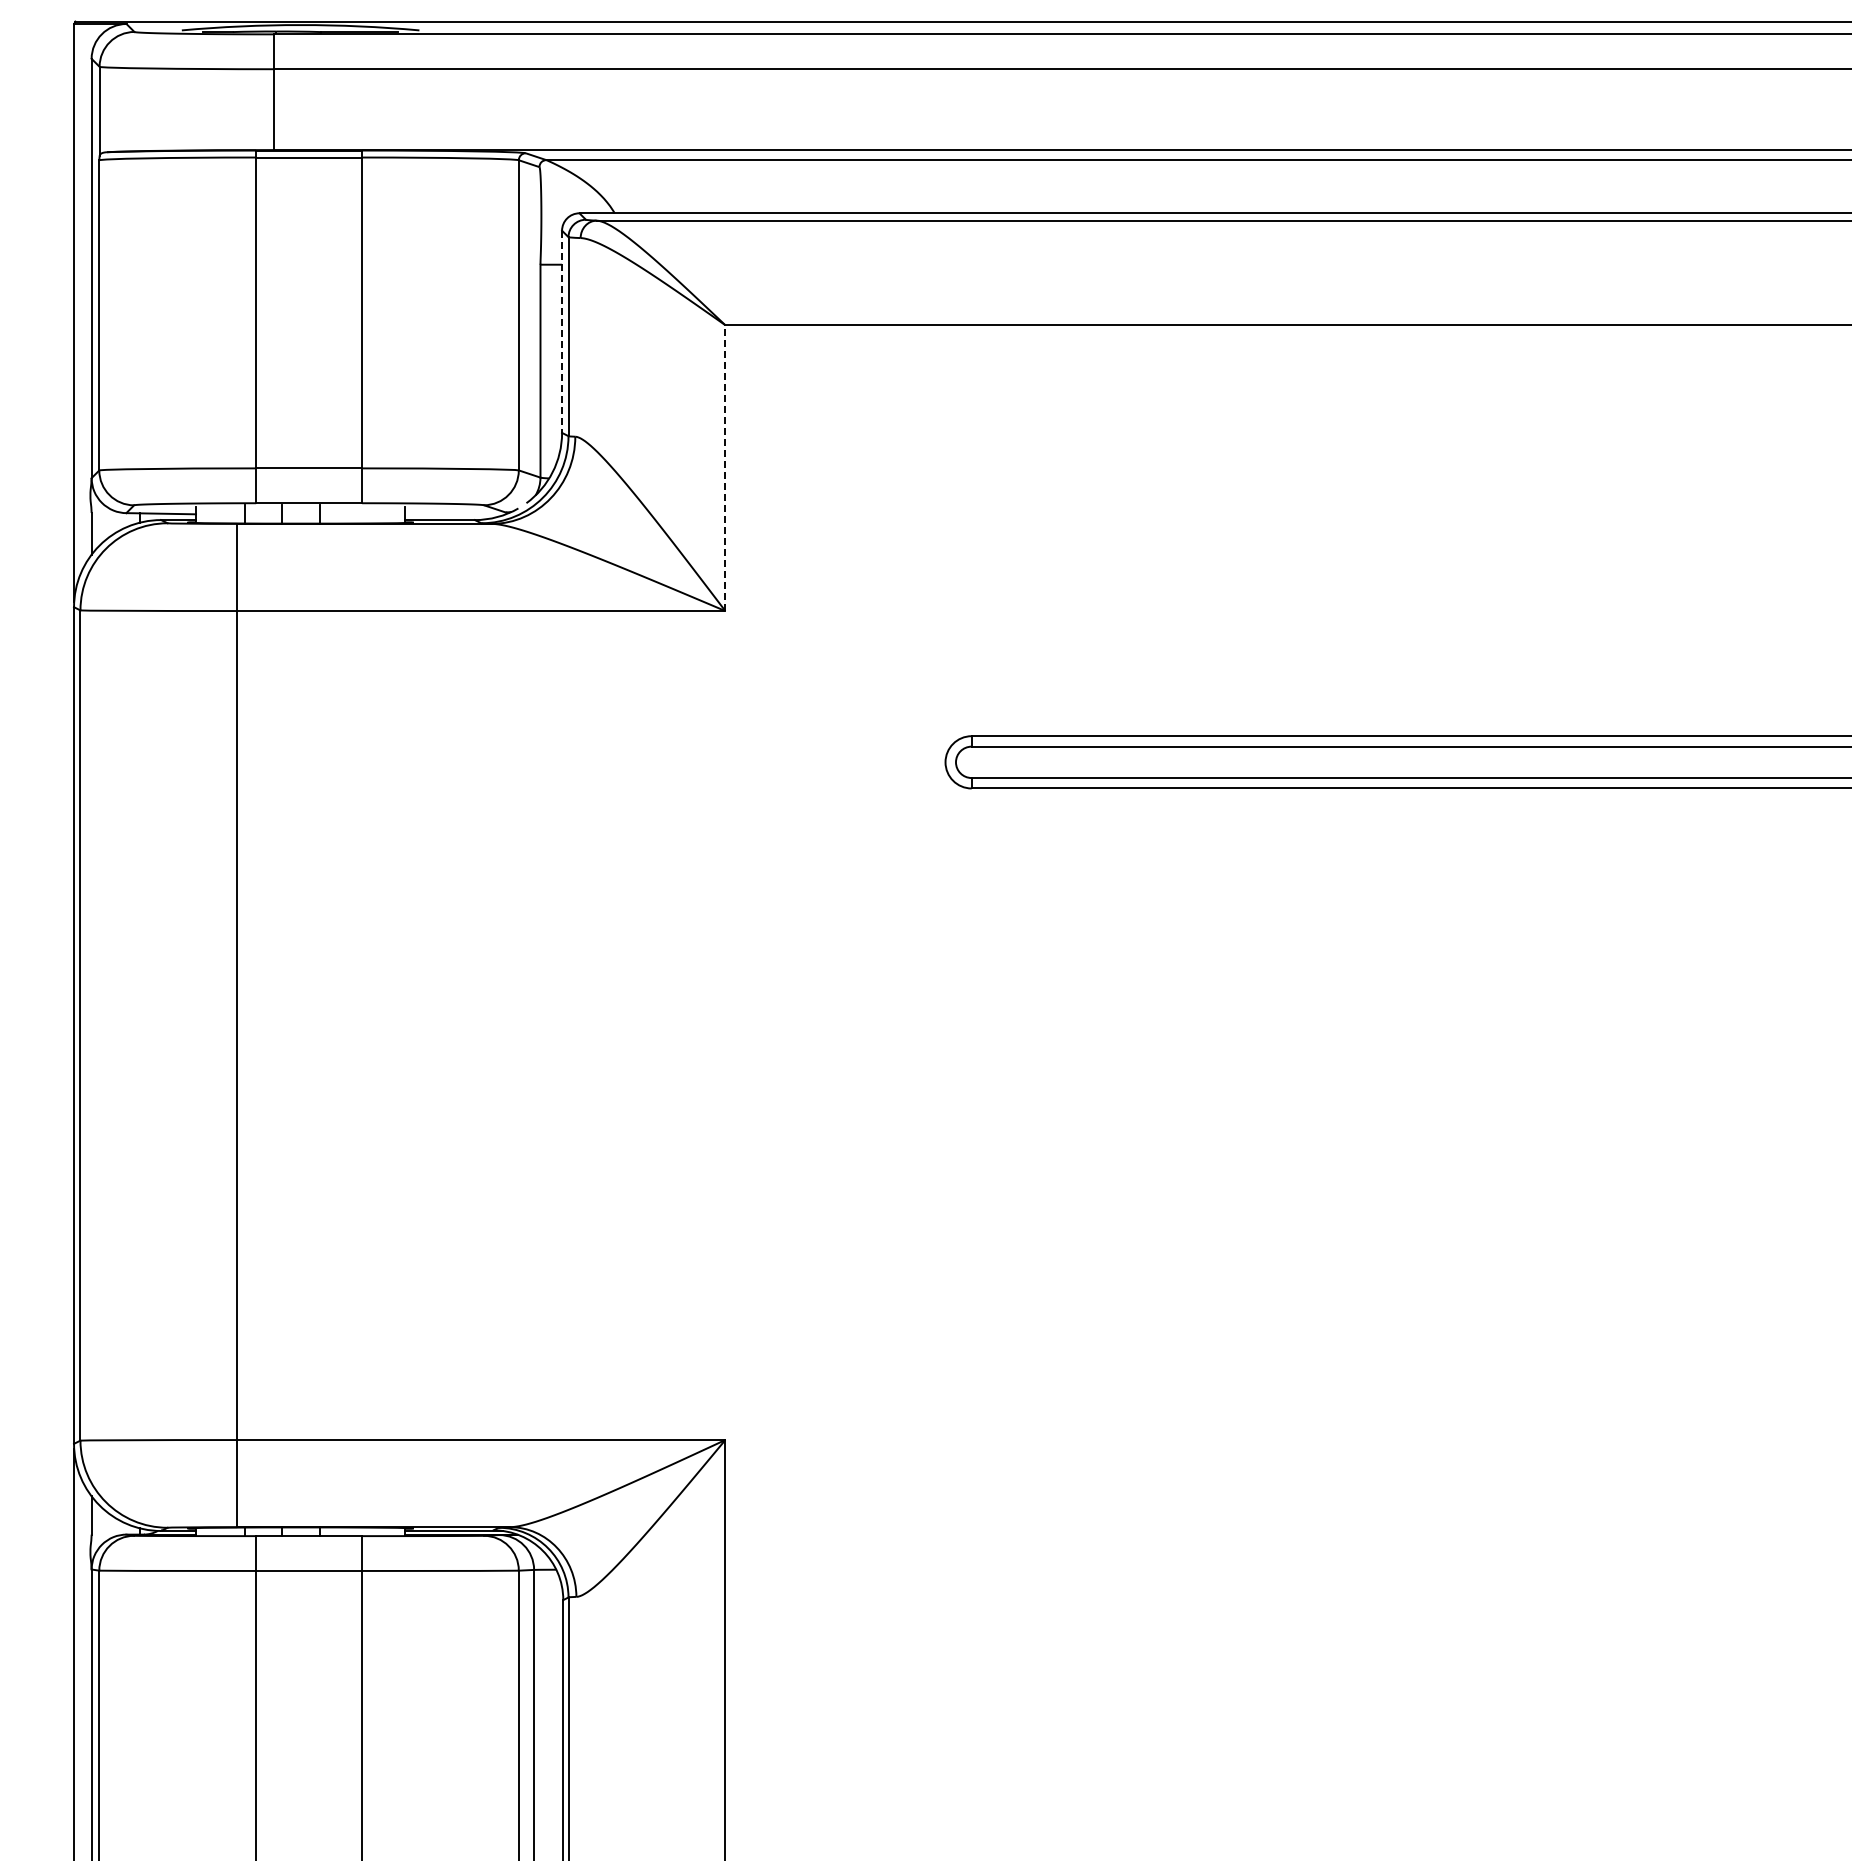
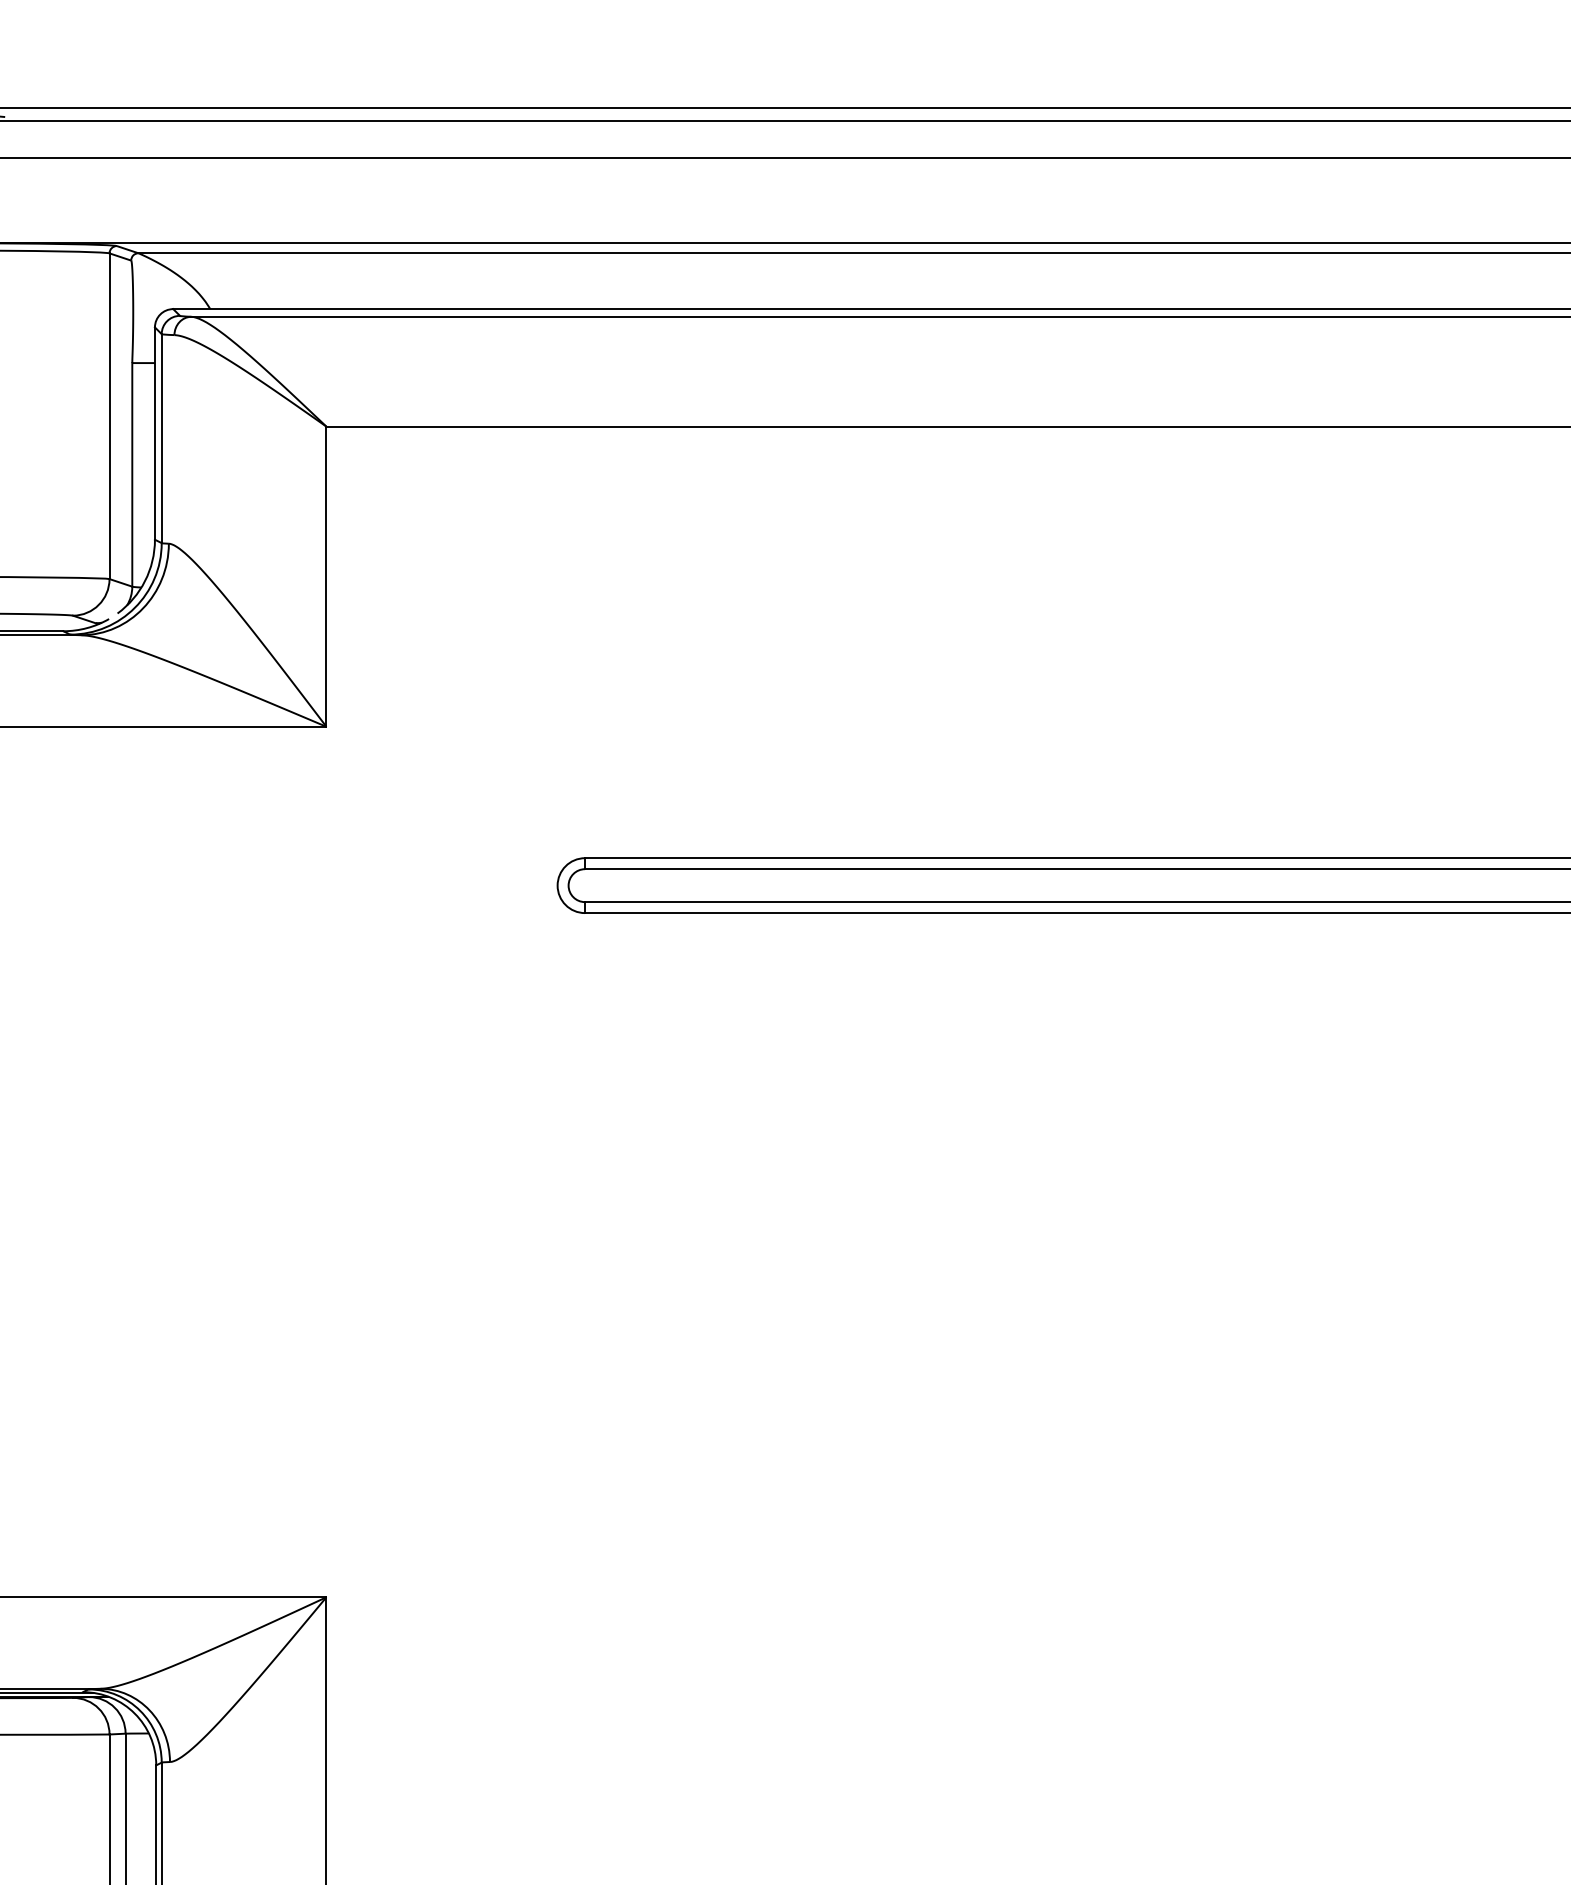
line: (562, 332) -> (155, 434), dashed -> solid
line: (725, 468) -> (326, 577), dashed -> solid

